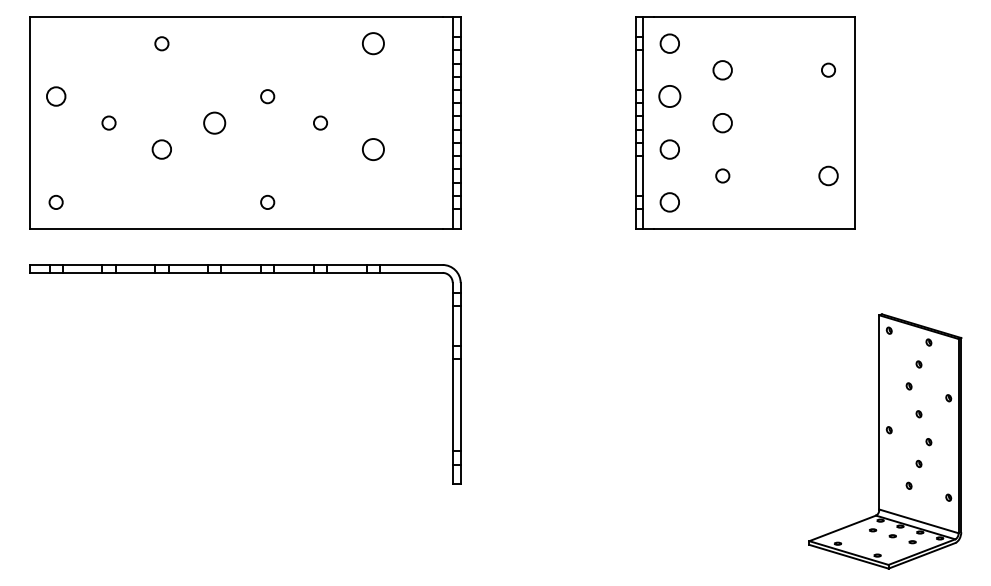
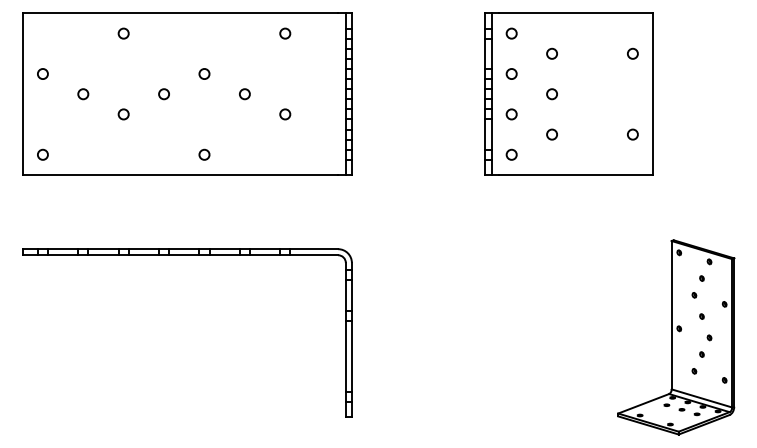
circle: (373, 43) -> (285, 33), size x0.62
circle: (669, 43) -> (511, 33), size x0.71
circle: (722, 69) -> (551, 53), size x0.71
circle: (55, 96) -> (42, 73), size x0.71
circle: (669, 96) -> (511, 73), size x0.62
circle: (214, 122) -> (163, 93), size x0.62
circle: (722, 122) -> (551, 93), size x0.71
circle: (161, 149) -> (123, 114), size x0.71
circle: (373, 149) -> (285, 114), size x0.62
circle: (669, 149) -> (511, 114), size x0.71
circle: (828, 175) -> (632, 134), size x0.71
circle: (669, 202) -> (511, 154), size x0.71
part: (245, 273) -> (187, 255), moved

